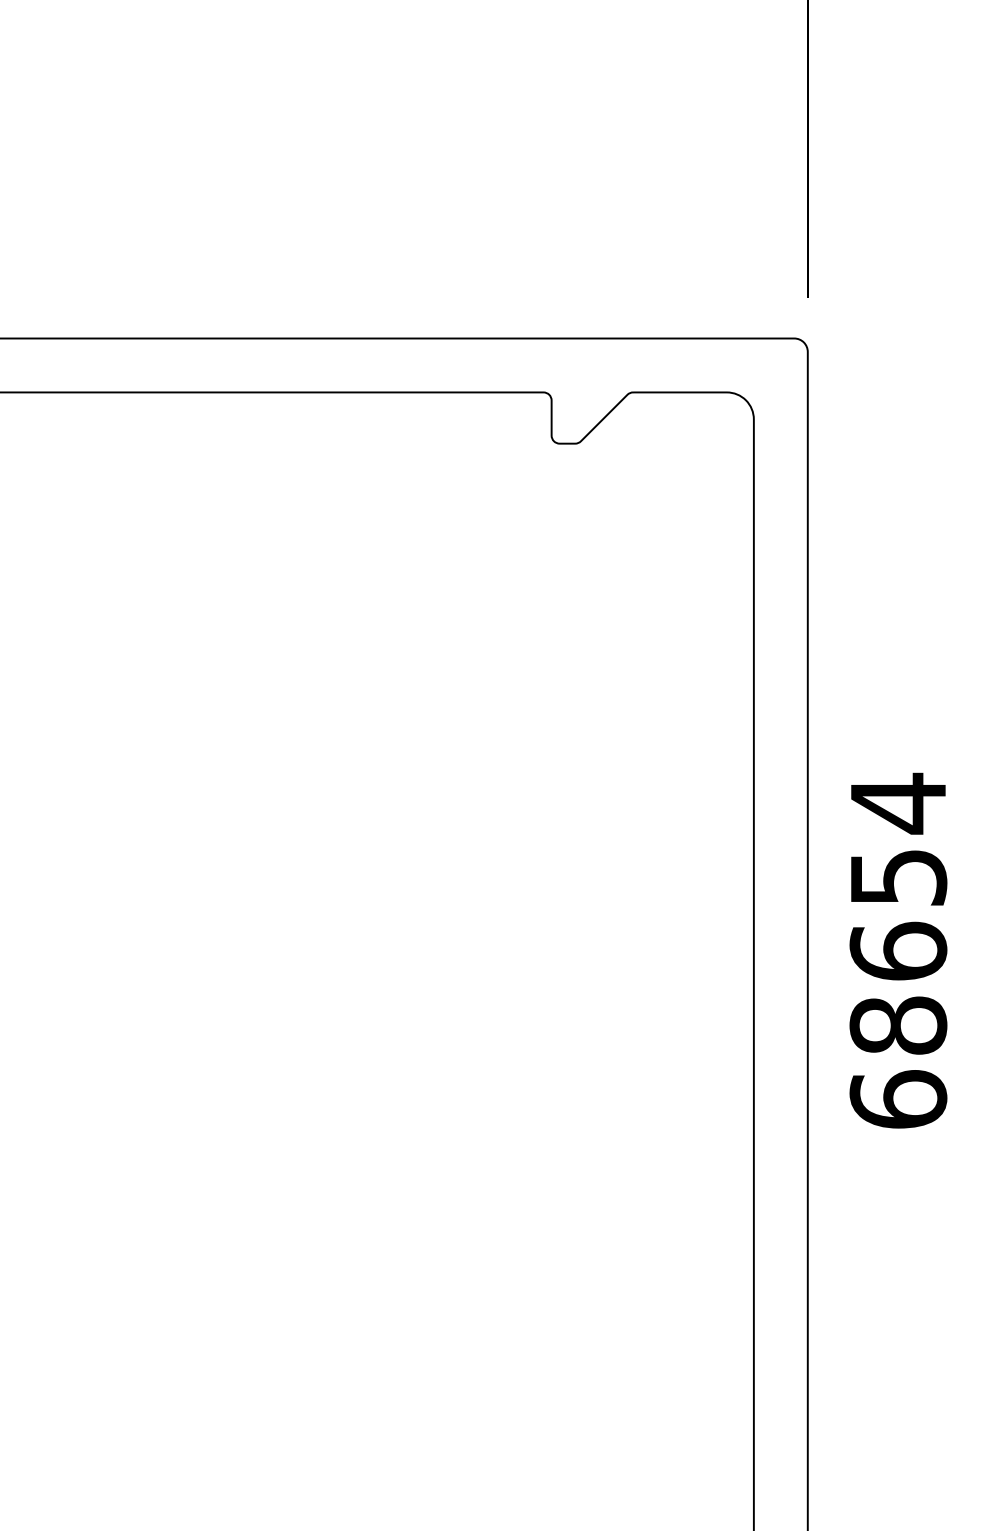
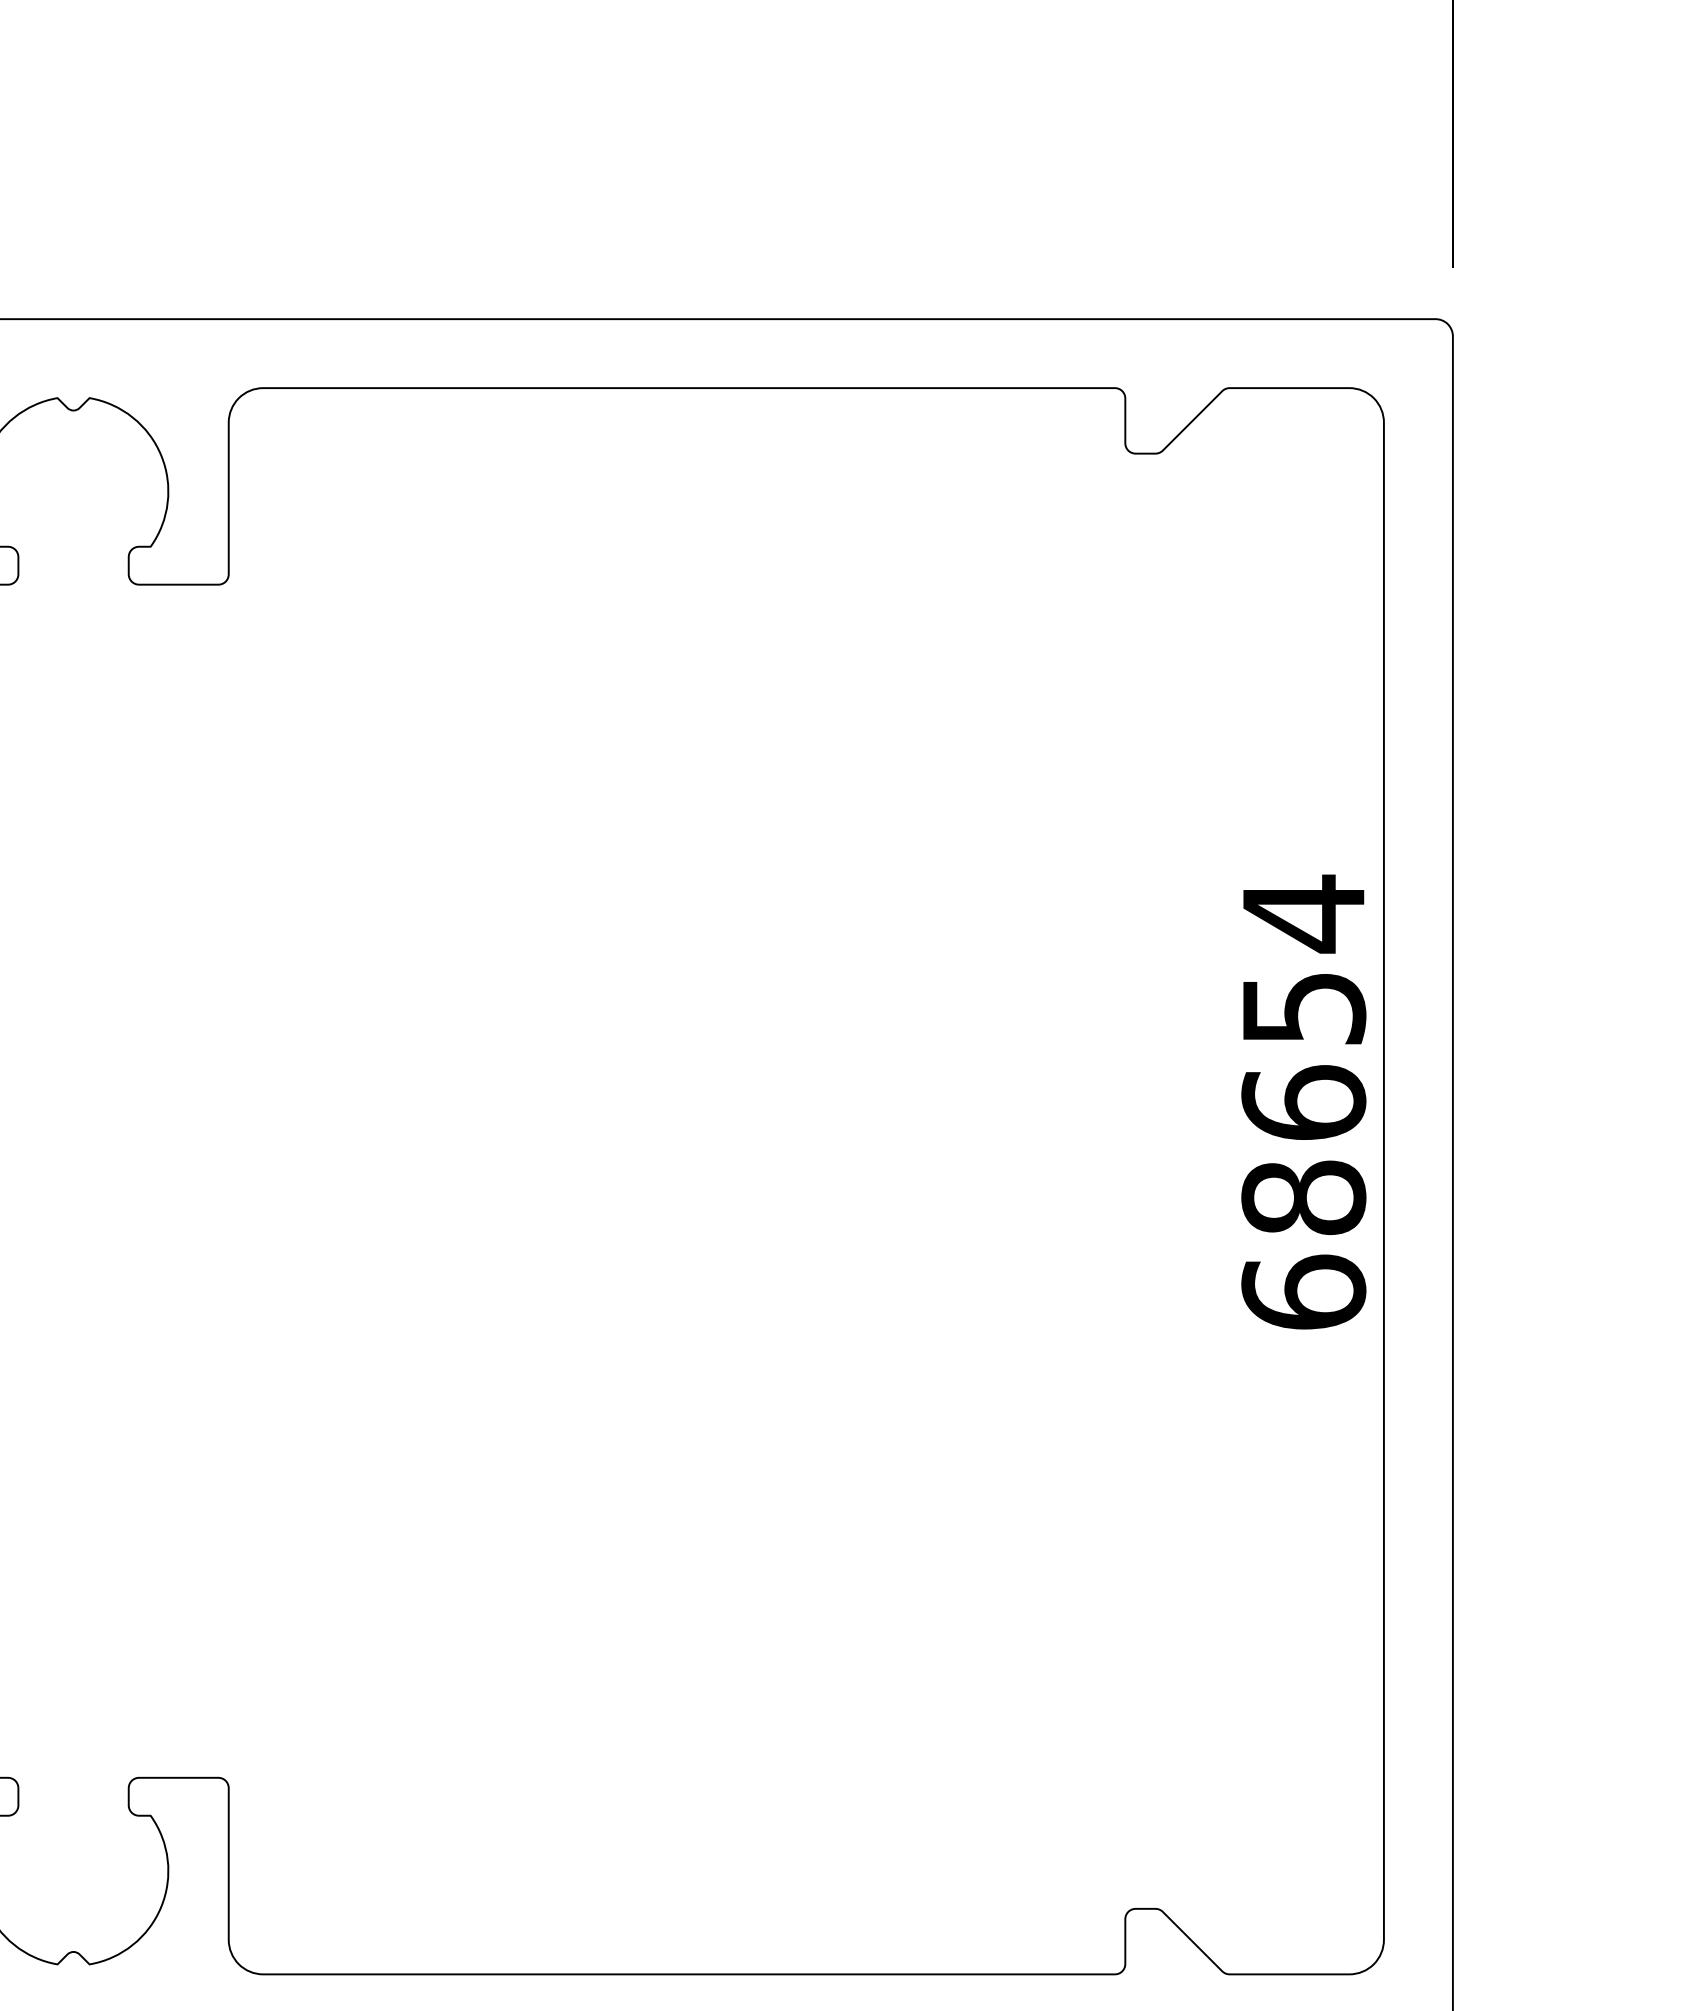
text: (898, 950) -> (1303, 1101), moved

